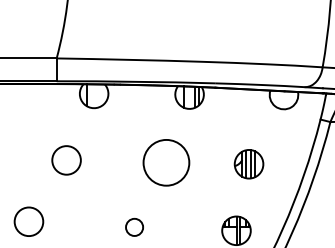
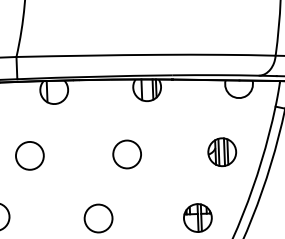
circle: (166, 162) -> (127, 154), size x0.62
part: (248, 164) -> (221, 152), moved
circle: (134, 227) -> (98, 218), size x1.67

